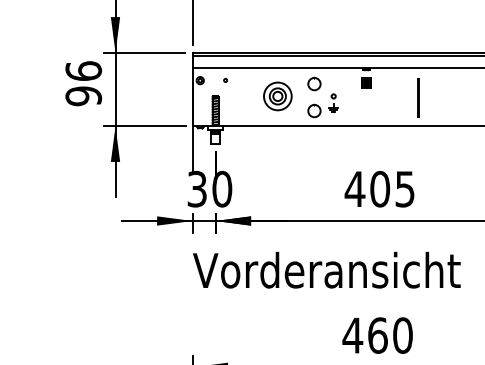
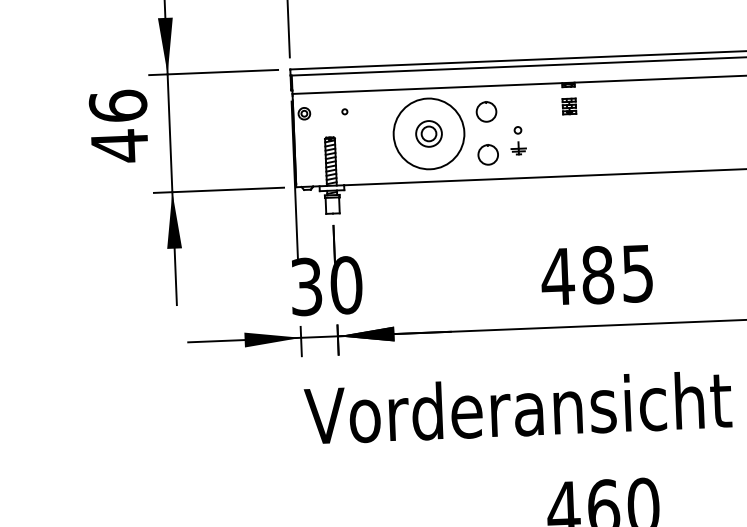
text: (83, 96) -> (119, 146), 96 -> 46
circle: (277, 96) -> (428, 134), size x1.6
line: (418, 97) -> (653, 126), removed
text: (380, 189) -> (598, 275), 405 -> 485

